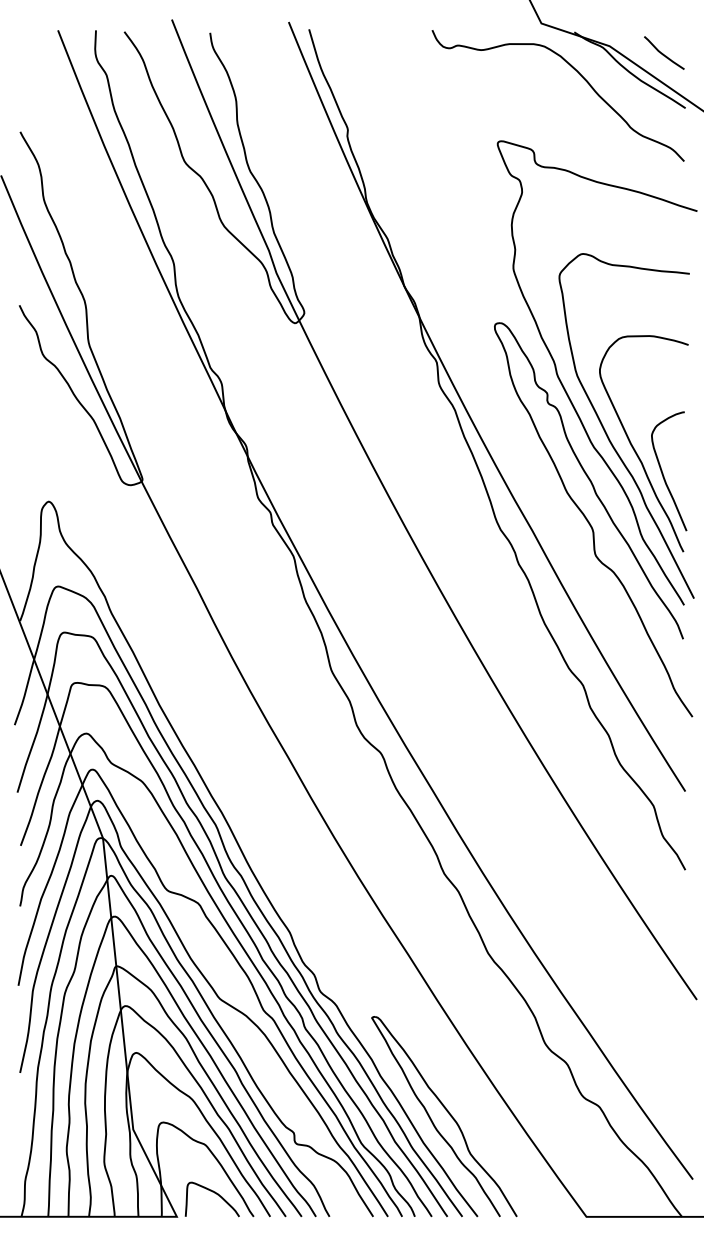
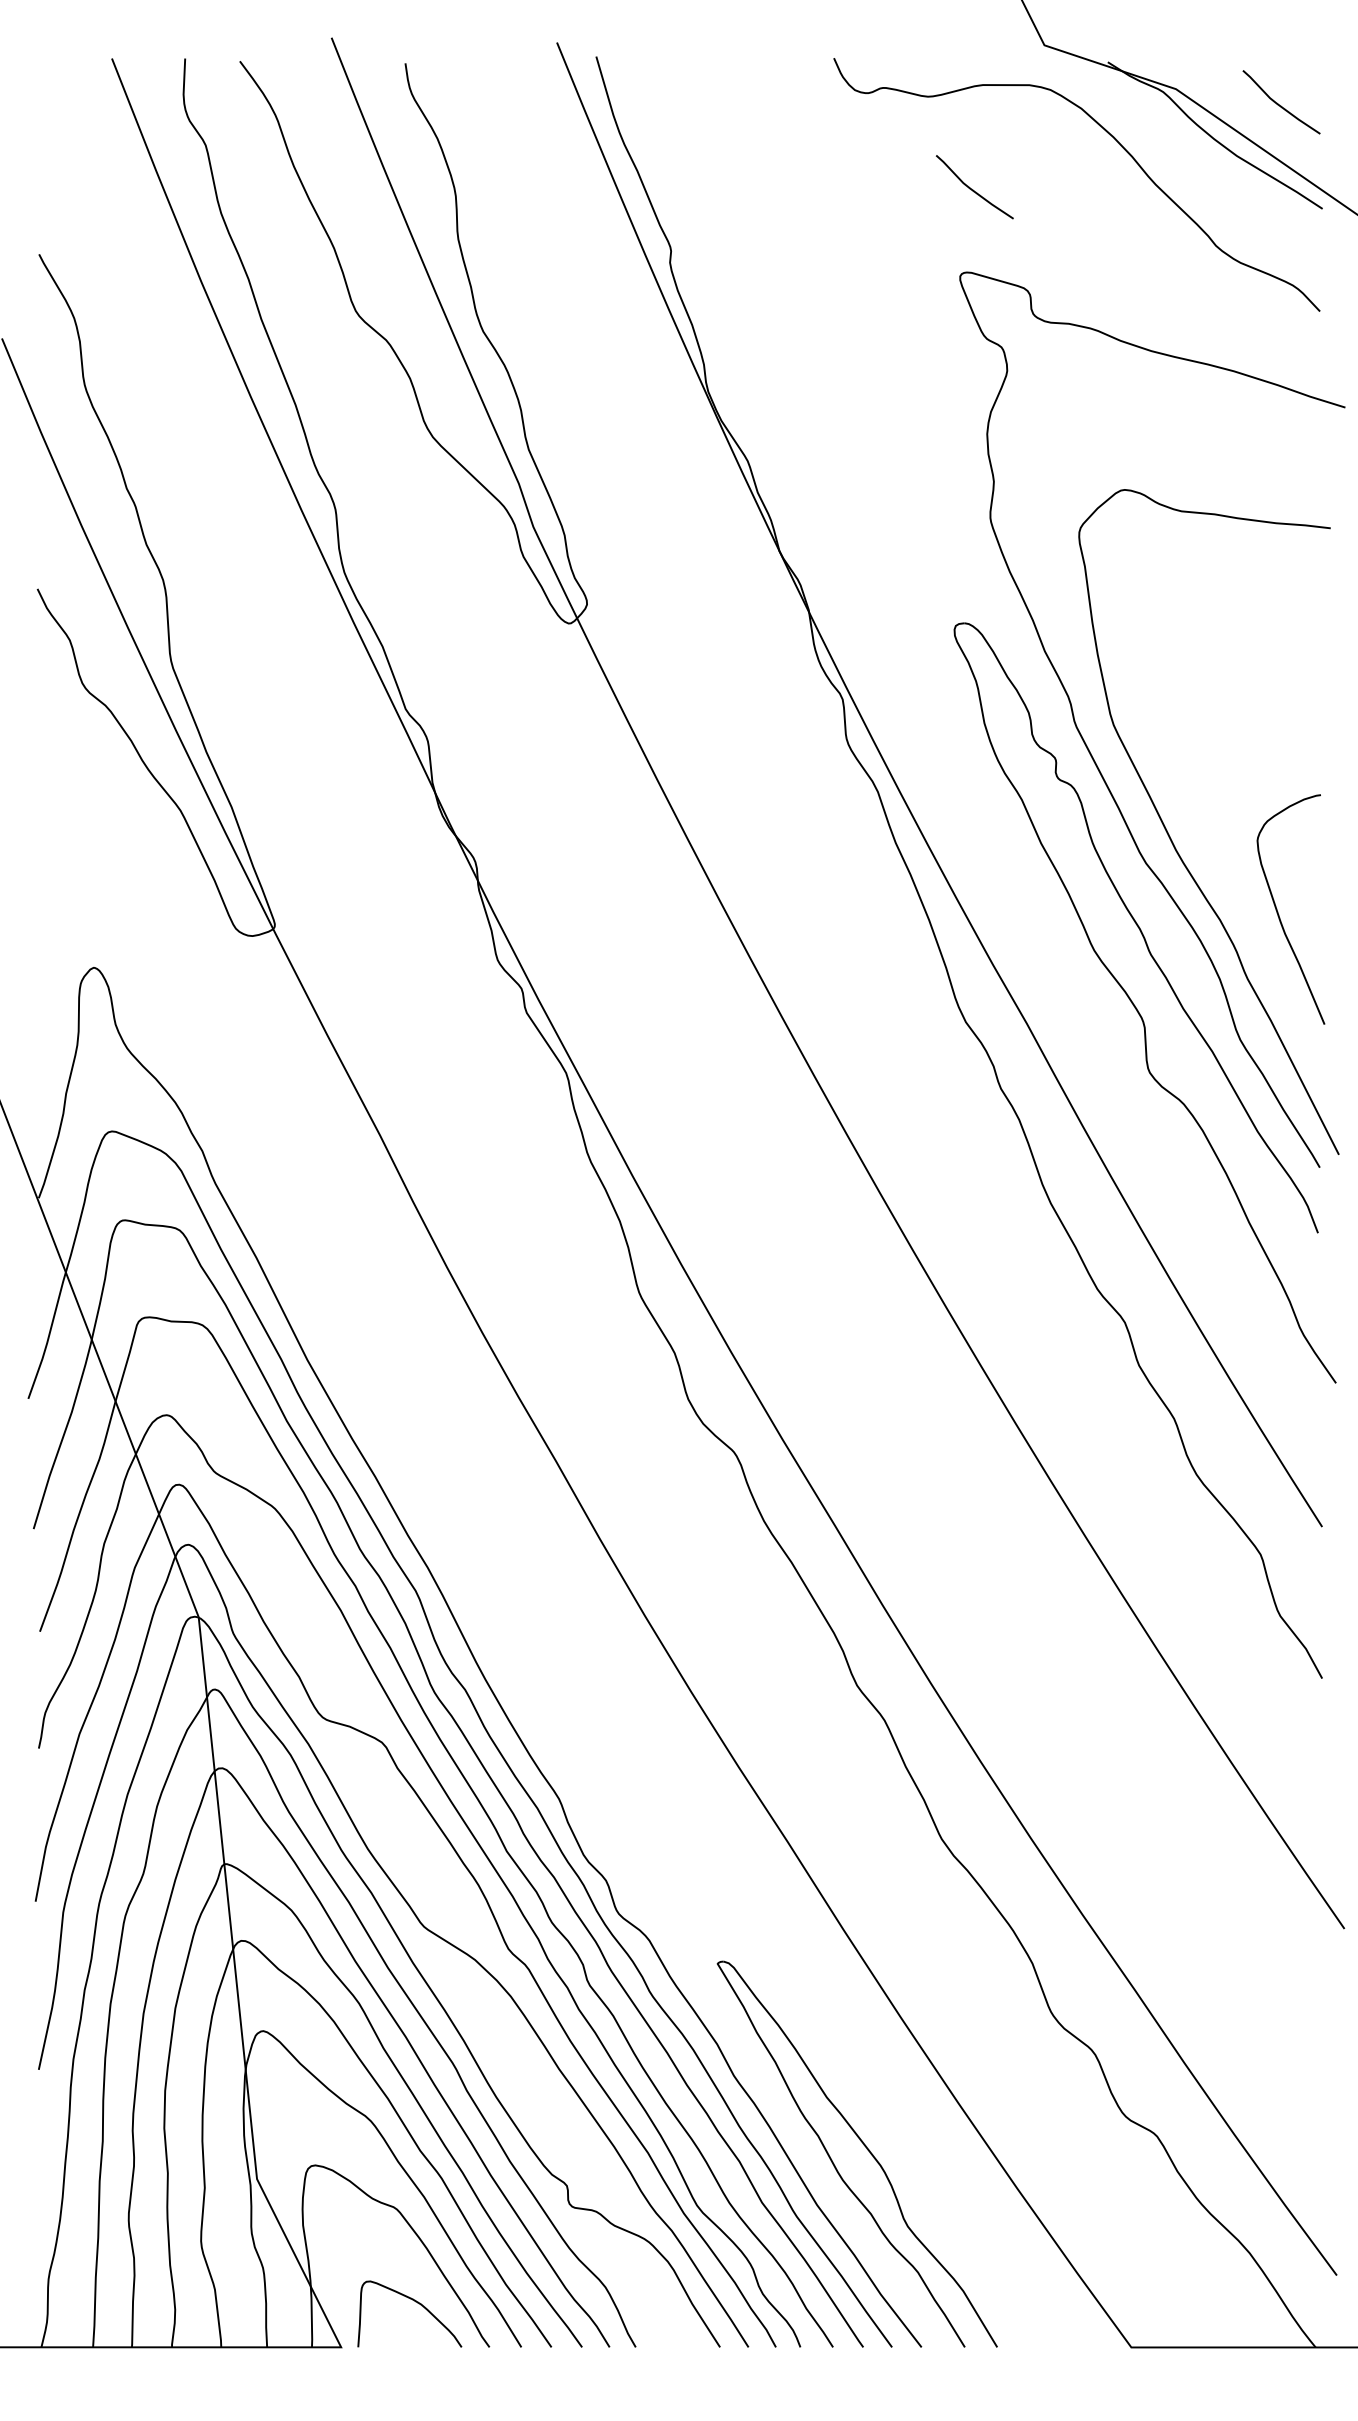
curve: (504, 97) -> (973, 188), added
curve: (635, 449) -> (1225, 867), removed

